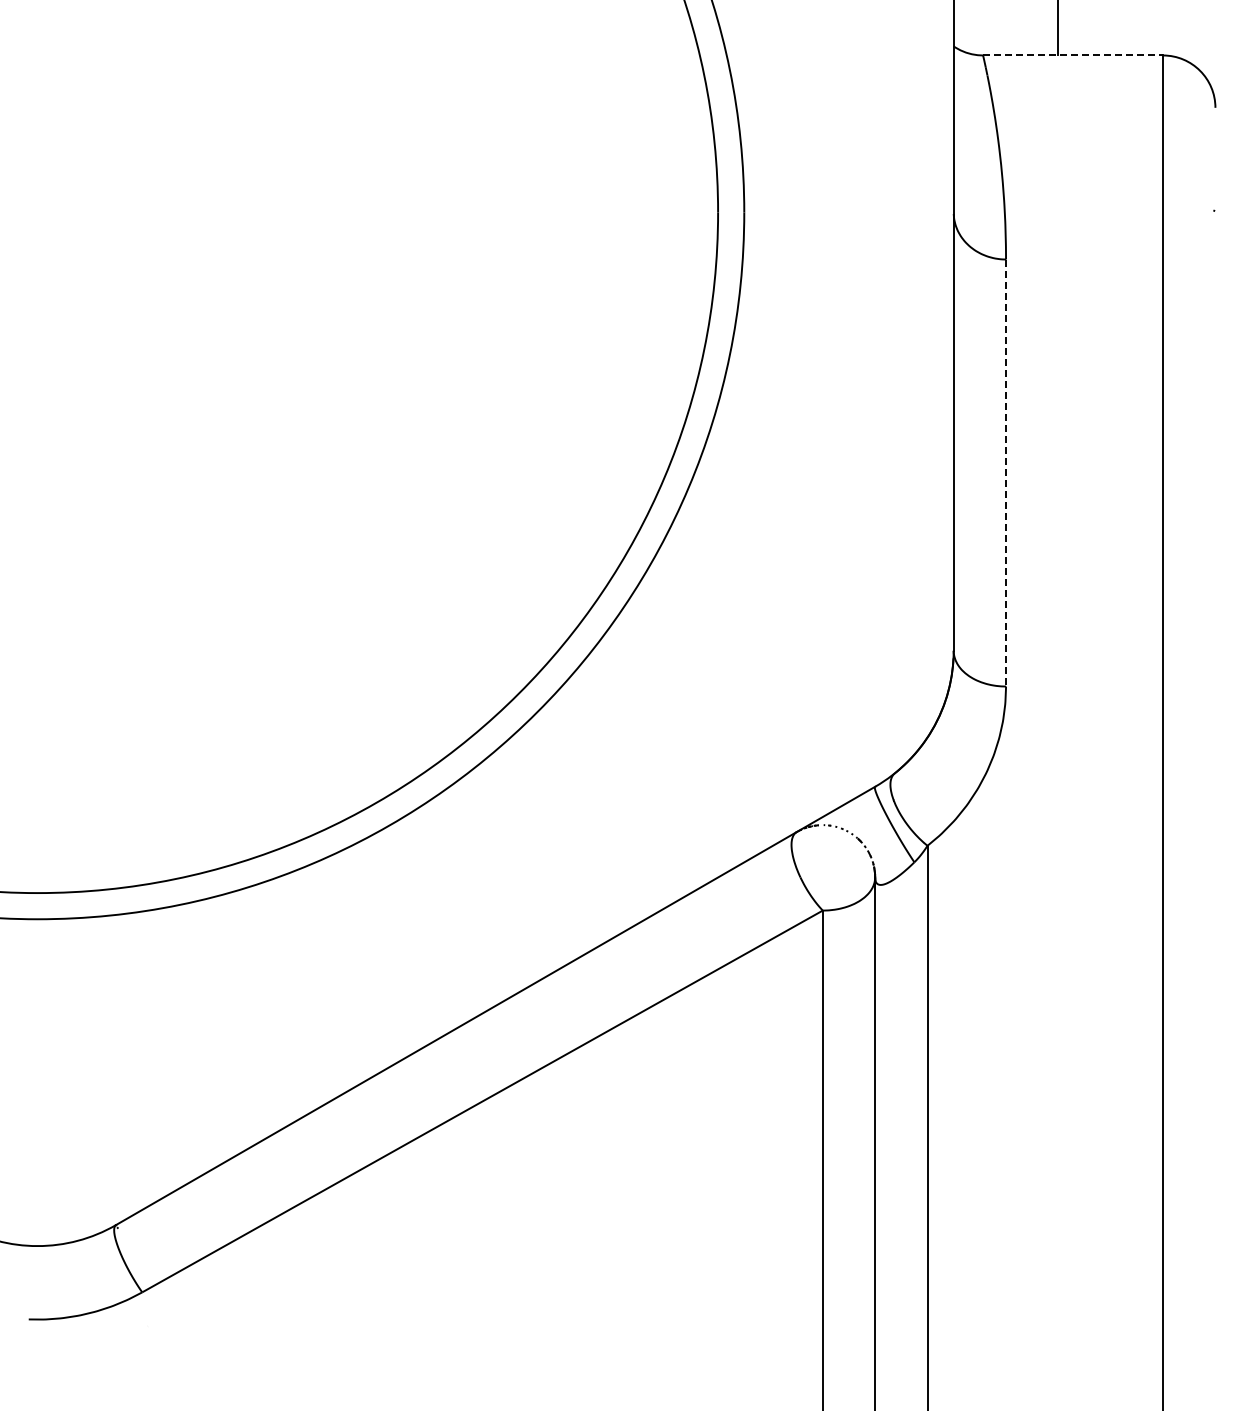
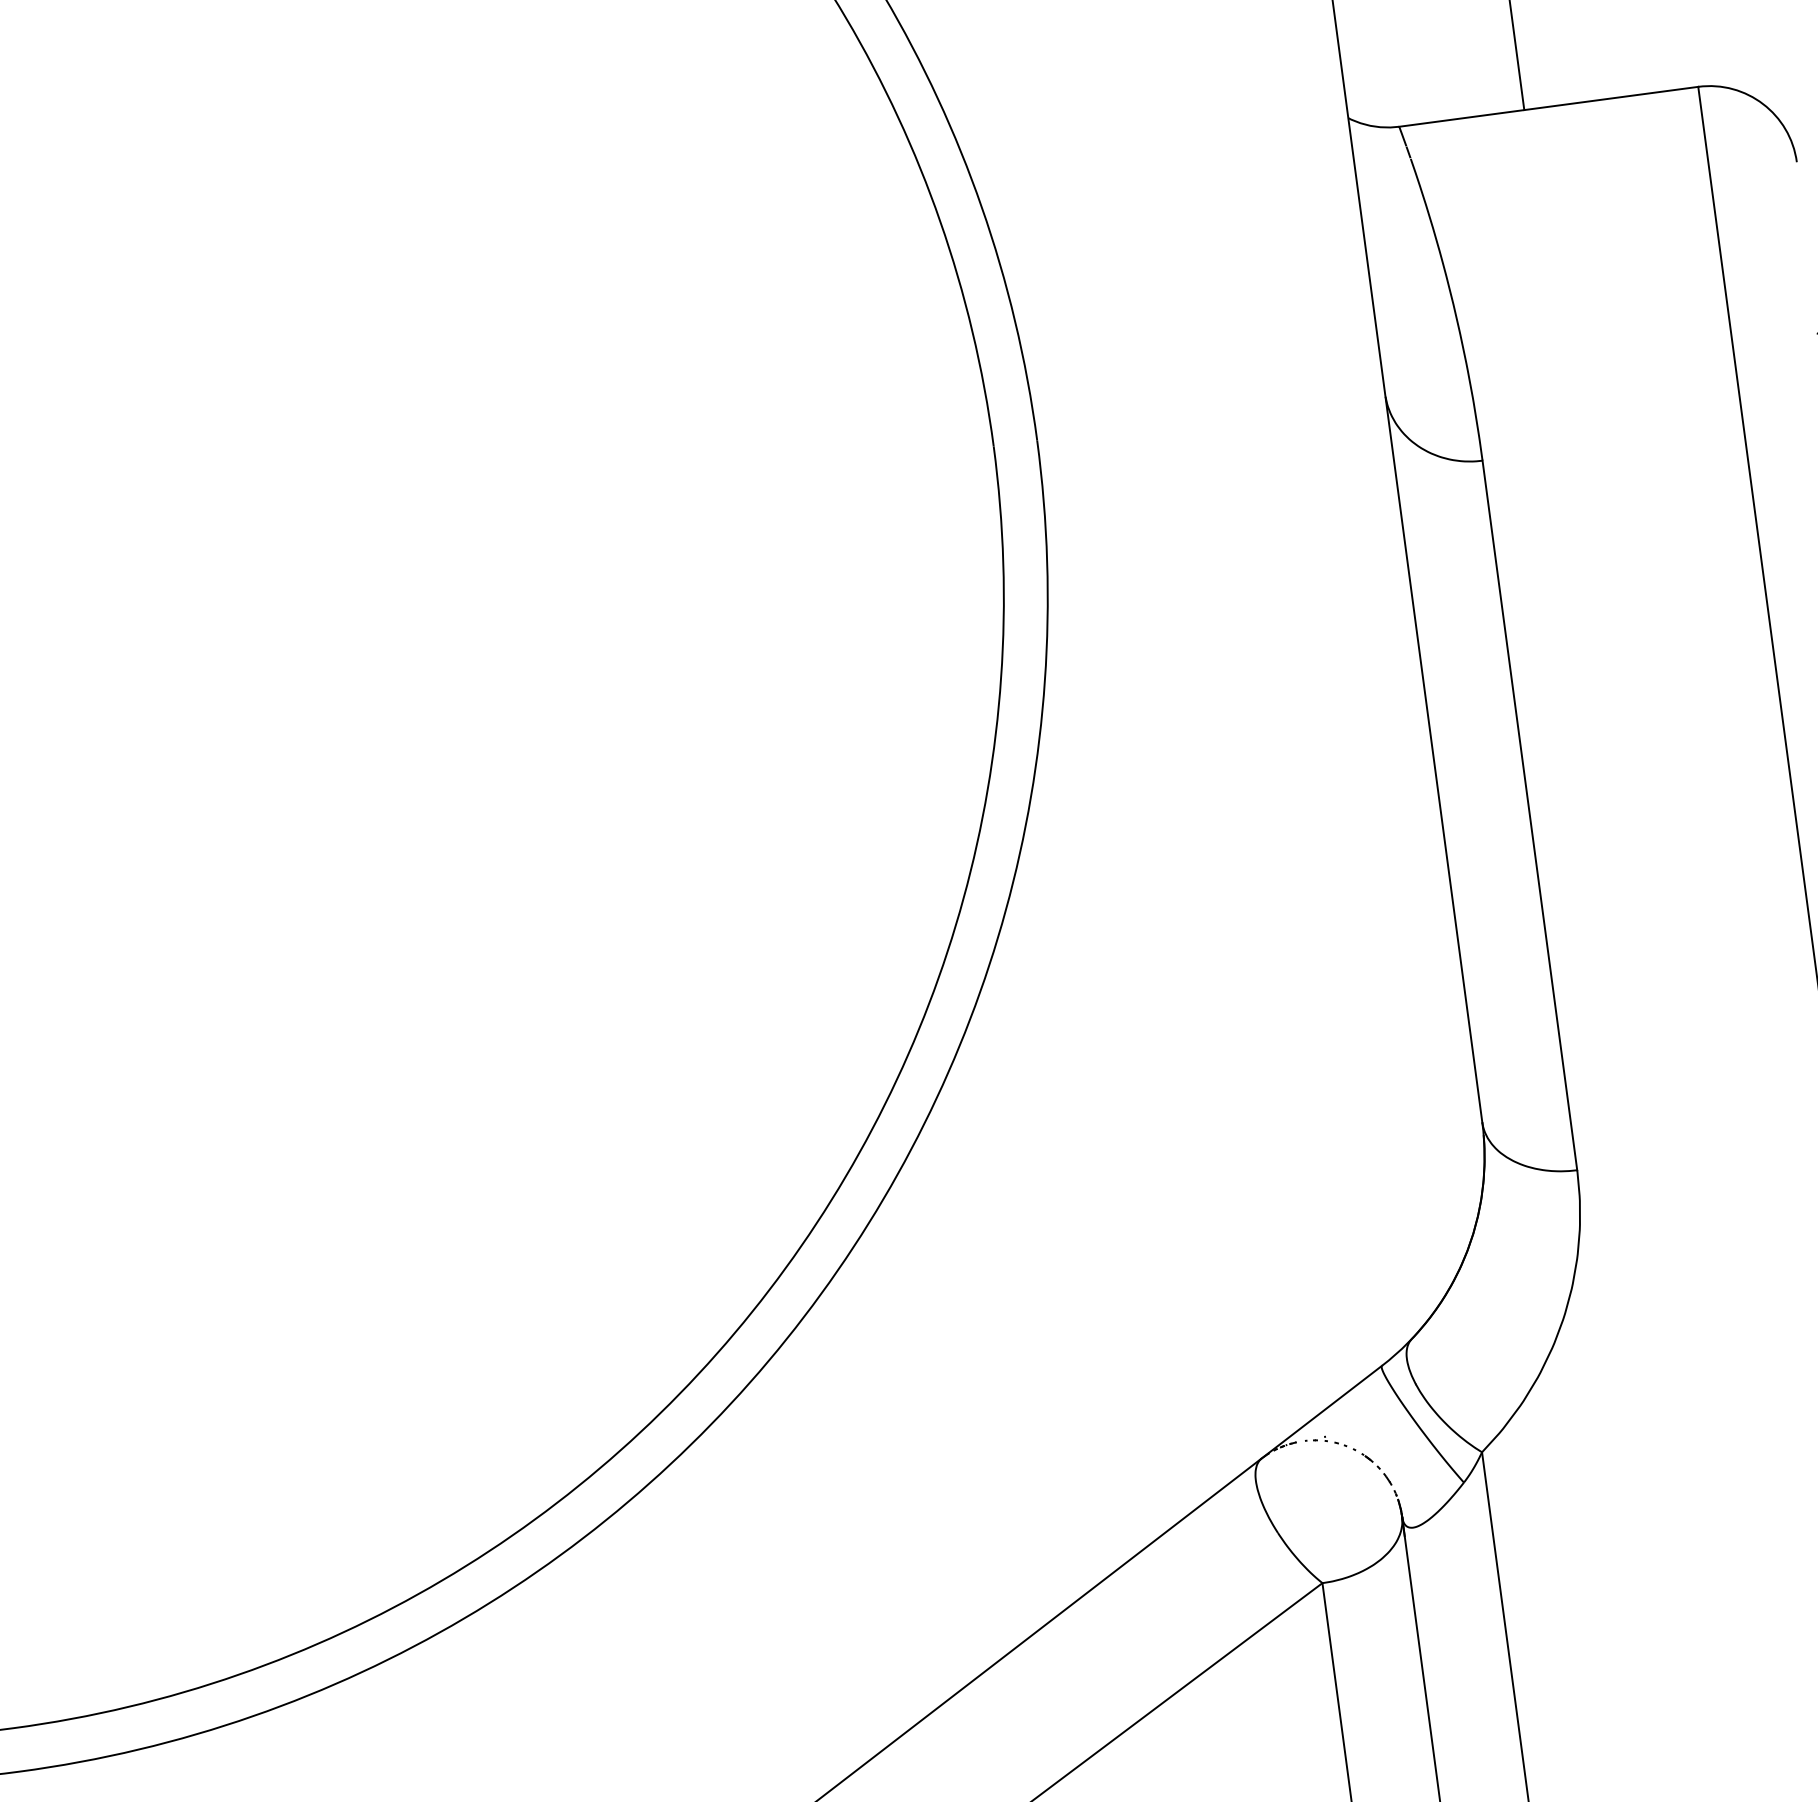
line: (1073, 55) -> (1549, 106), dashed -> solid
line: (1006, 473) -> (1530, 816), dashed -> solid

